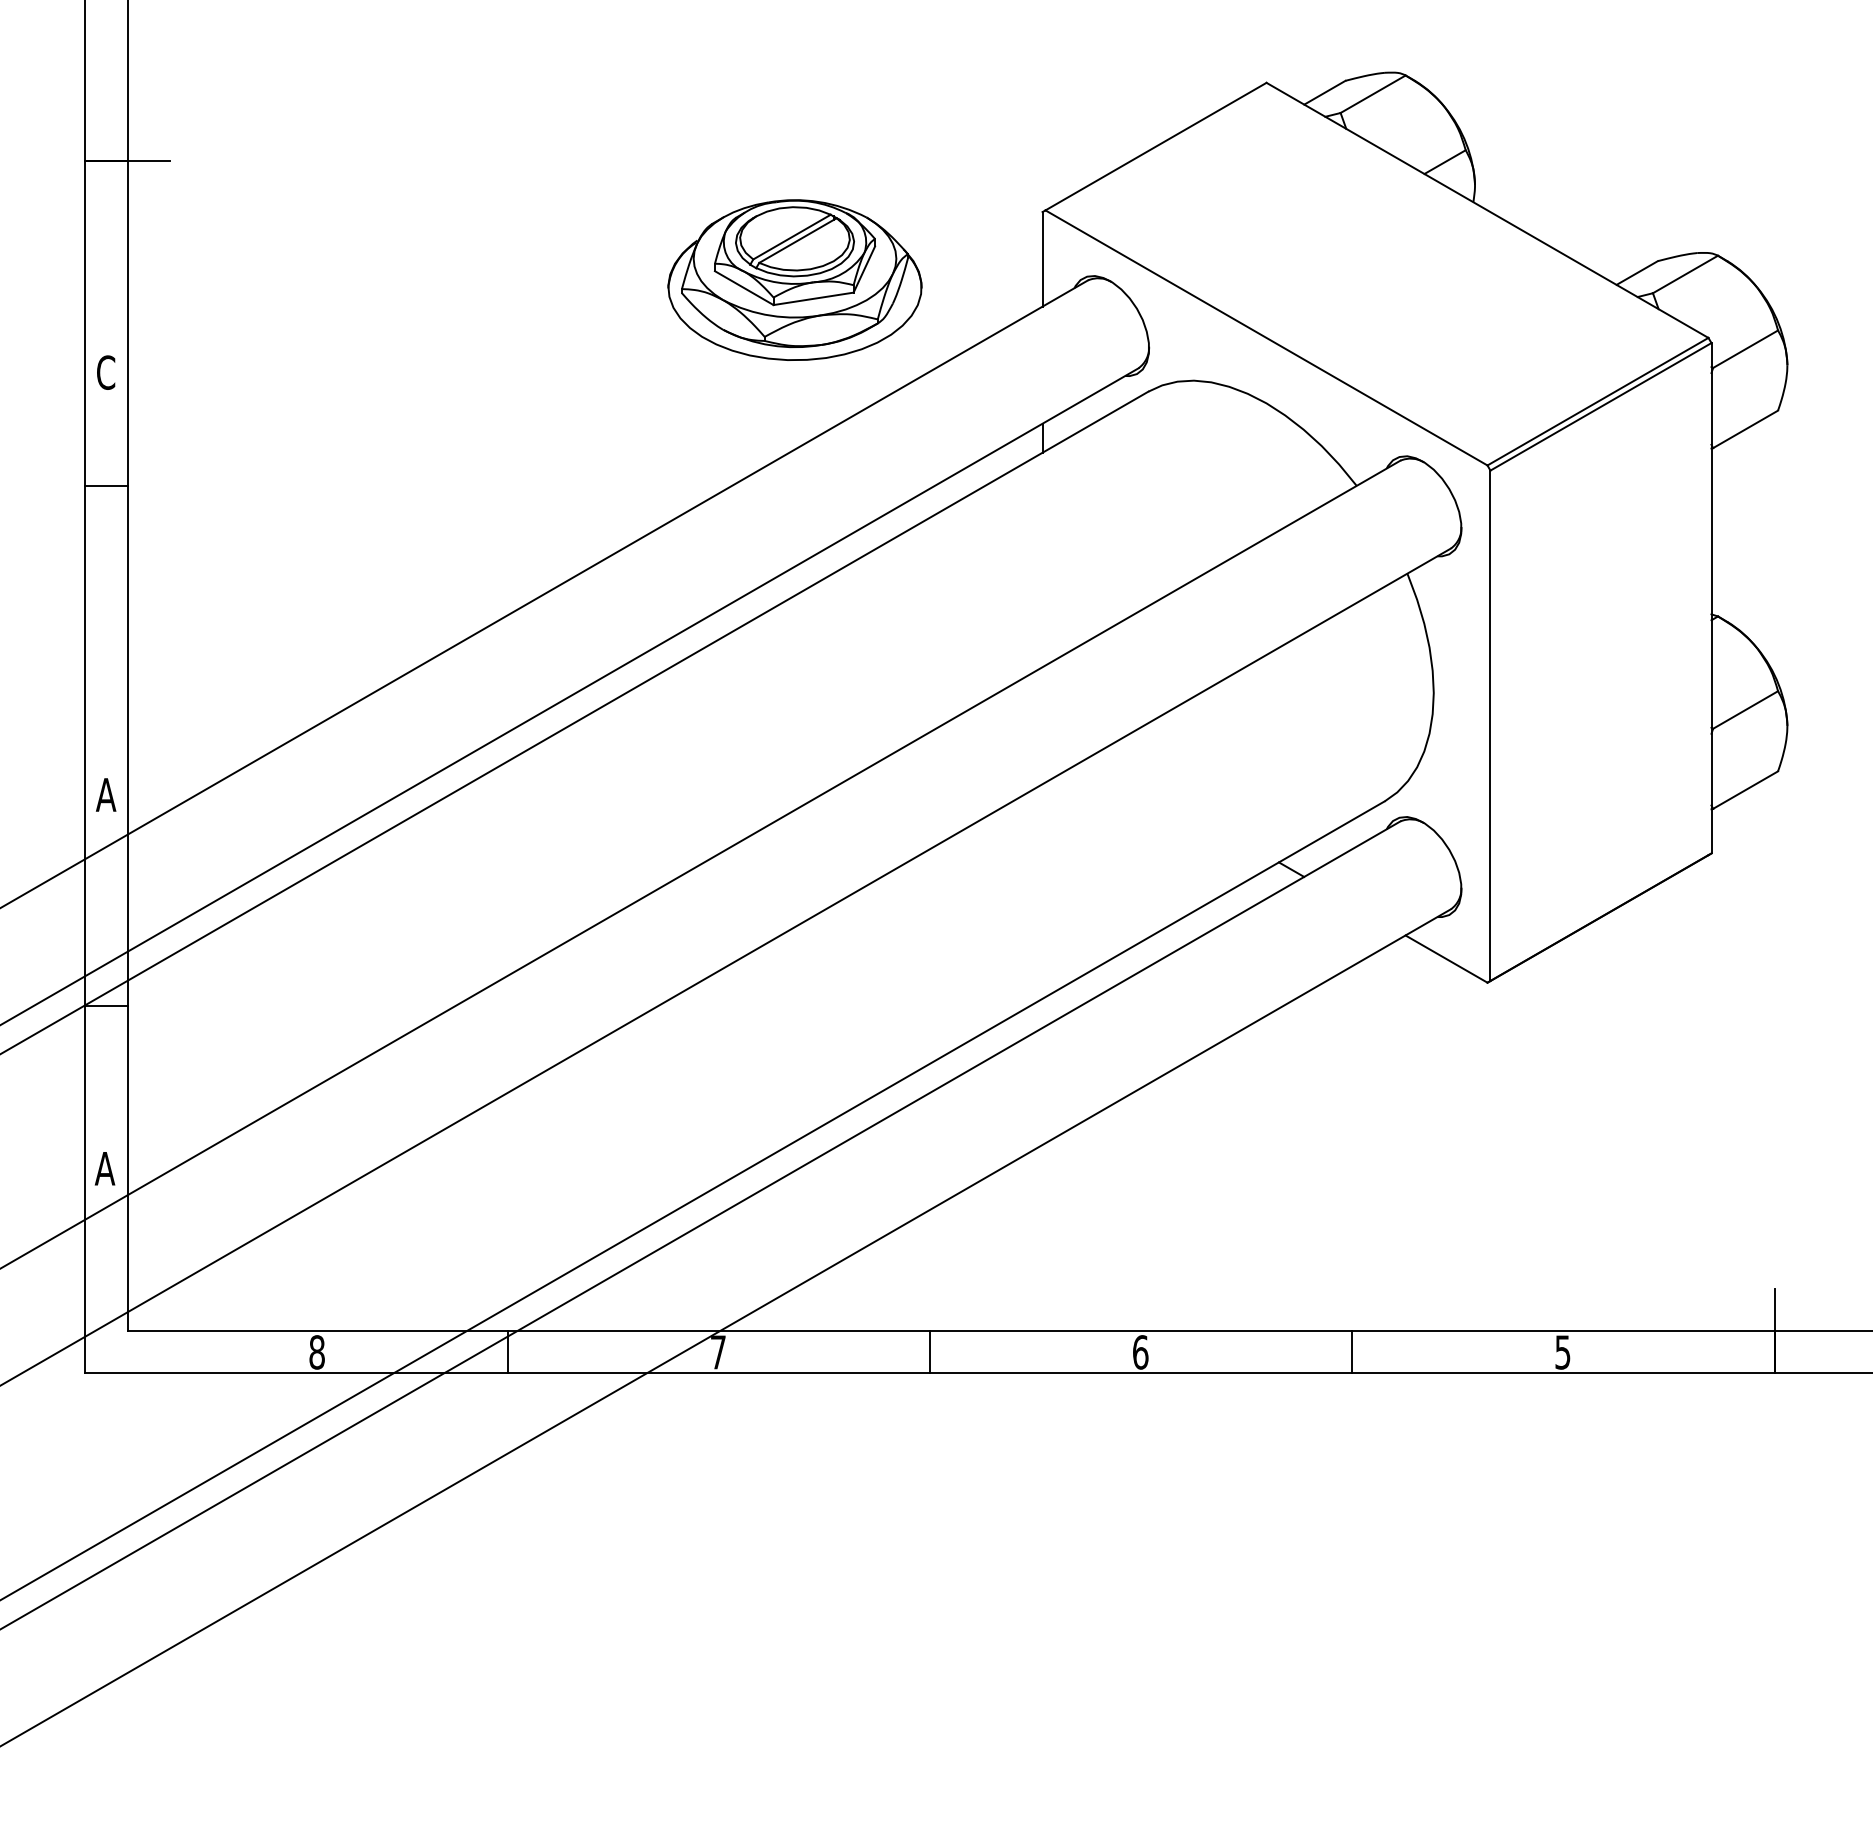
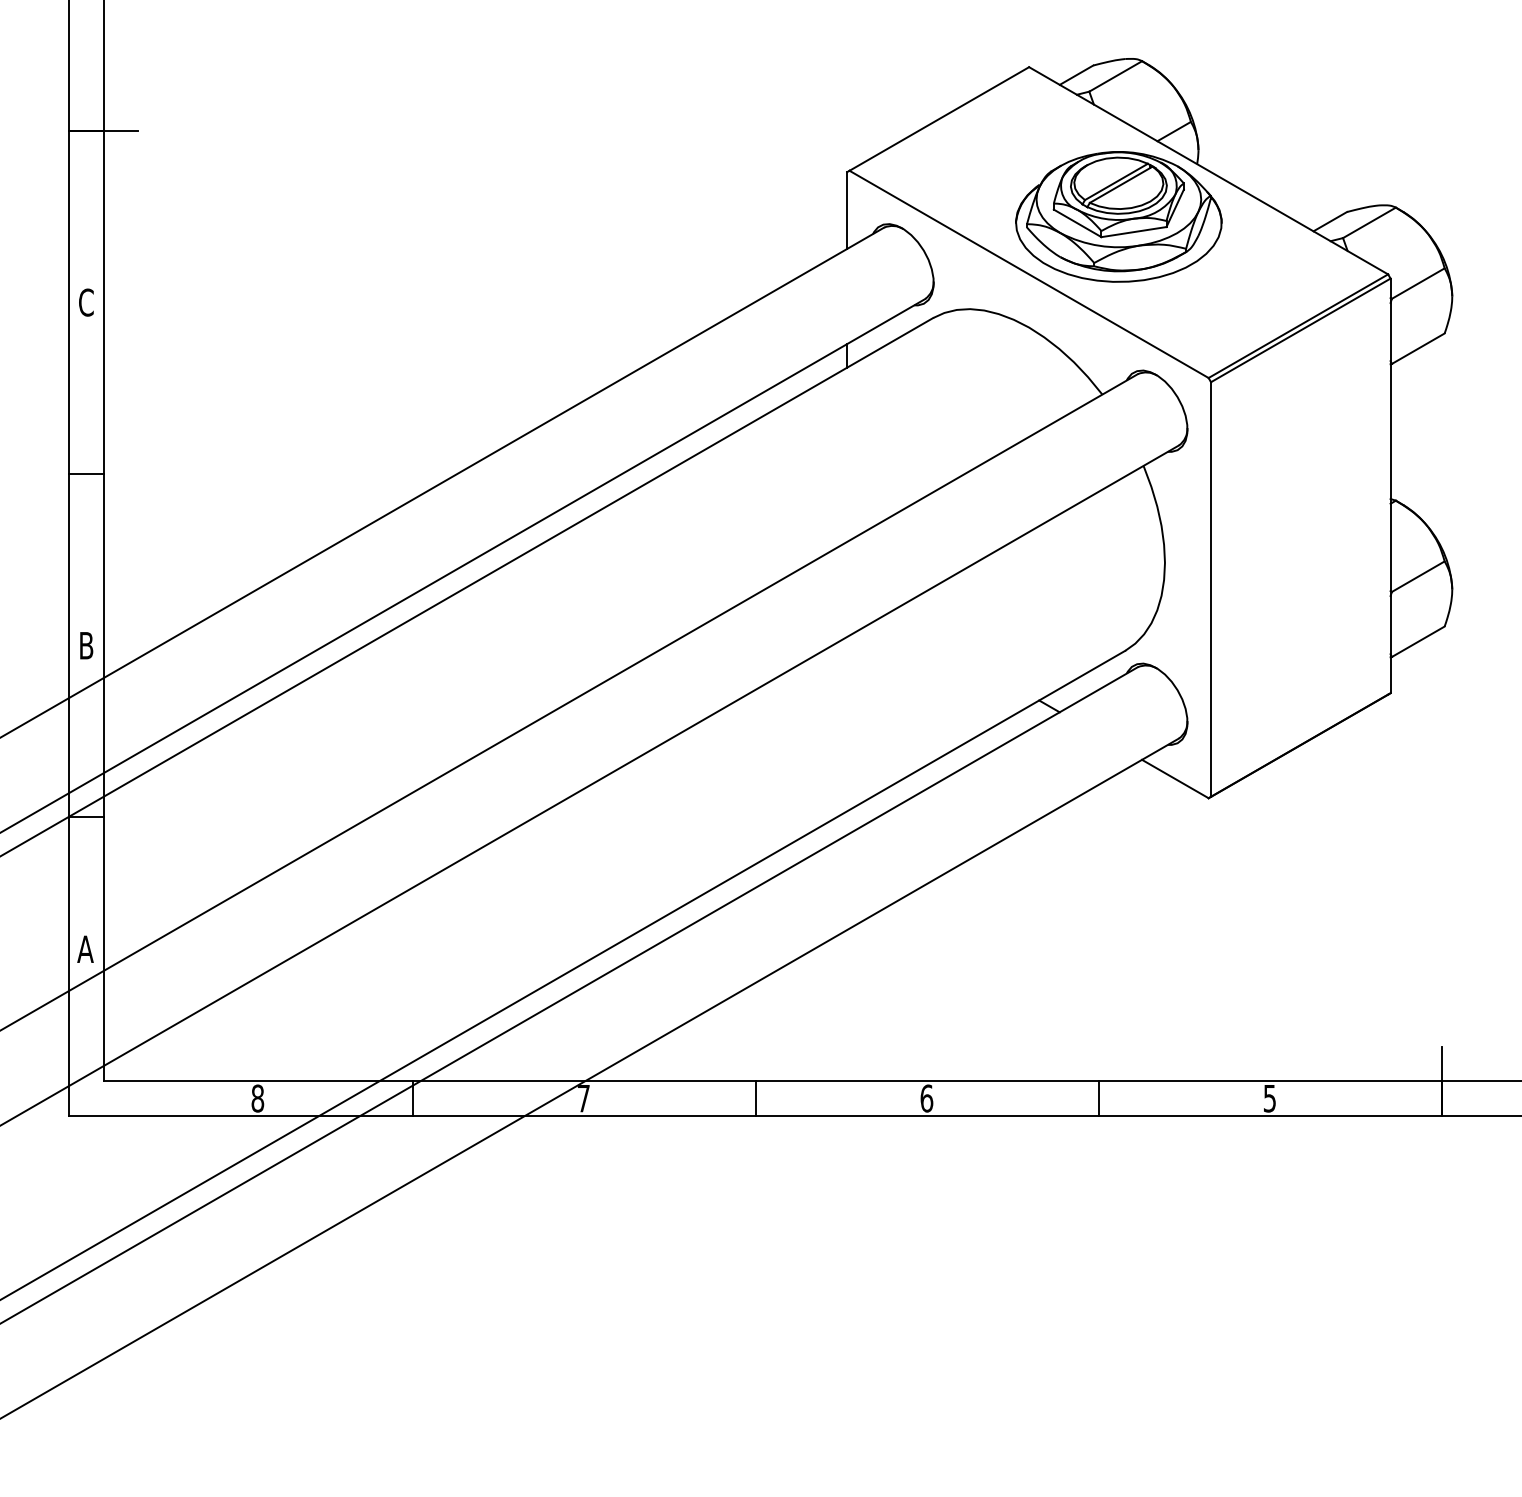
part: (794, 279) -> (1118, 216), moved
line: (106, 485) -> (86, 473), moved
text: (105, 794) -> (85, 645), A -> B

